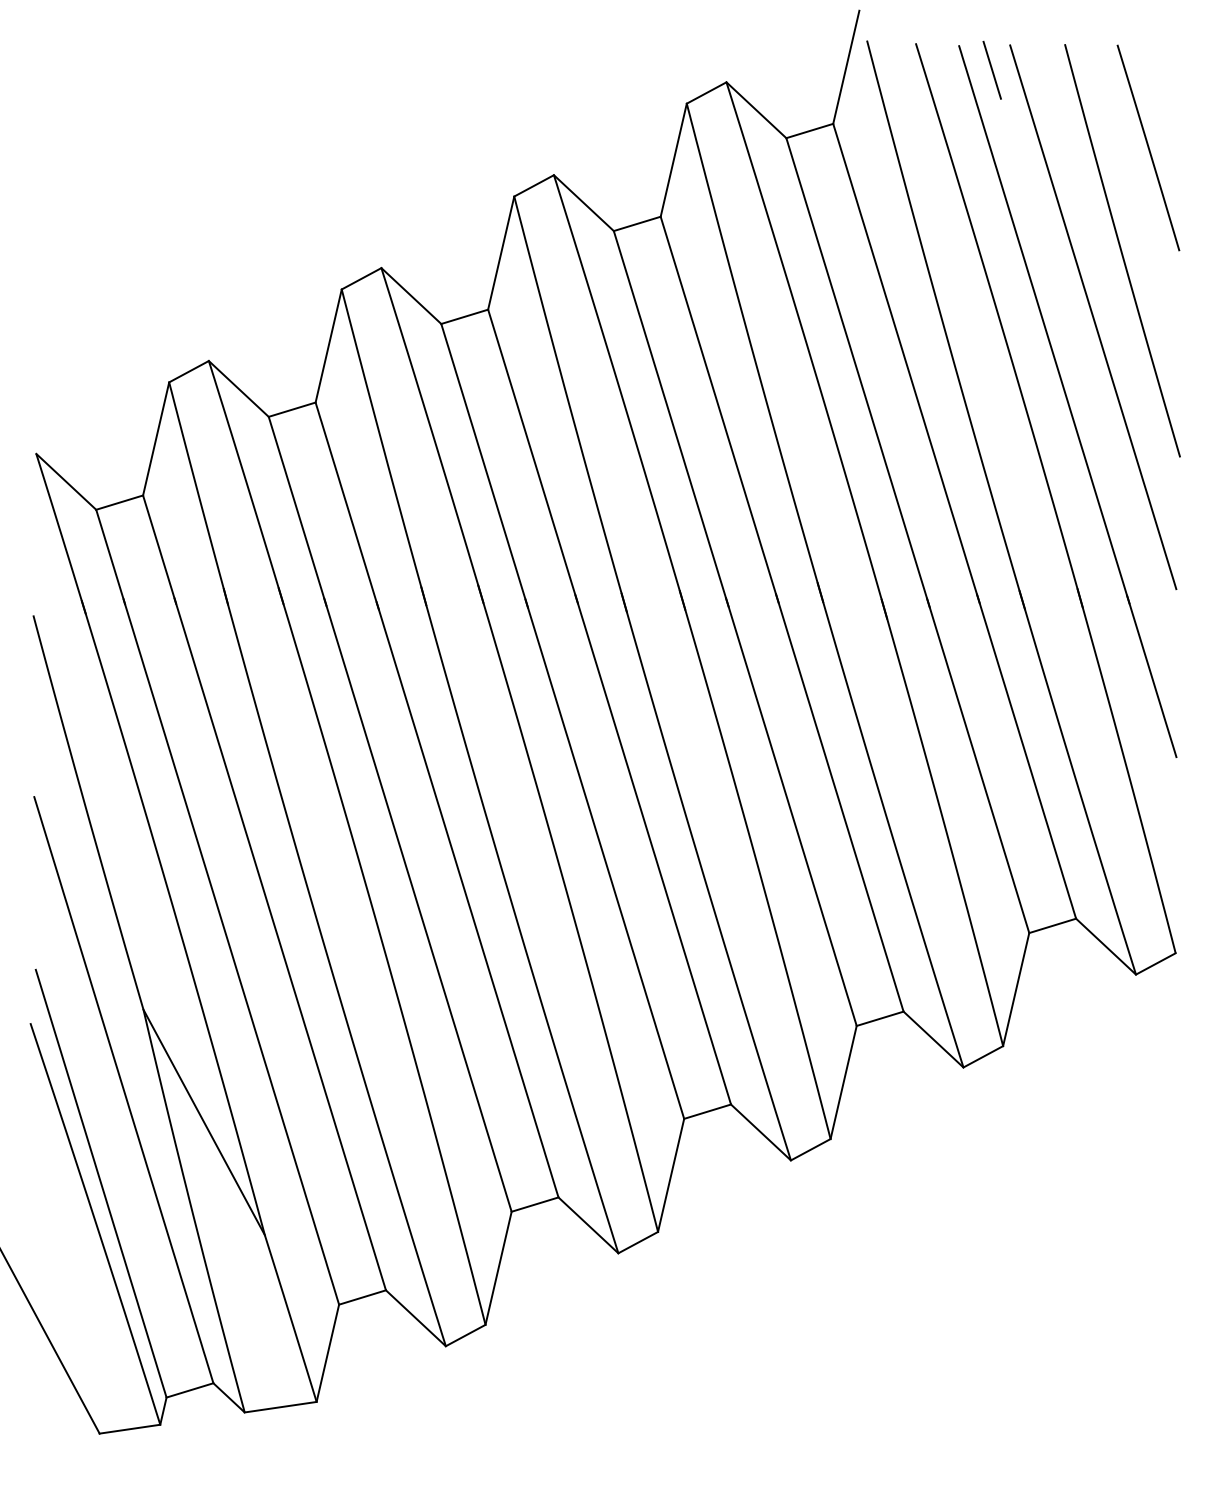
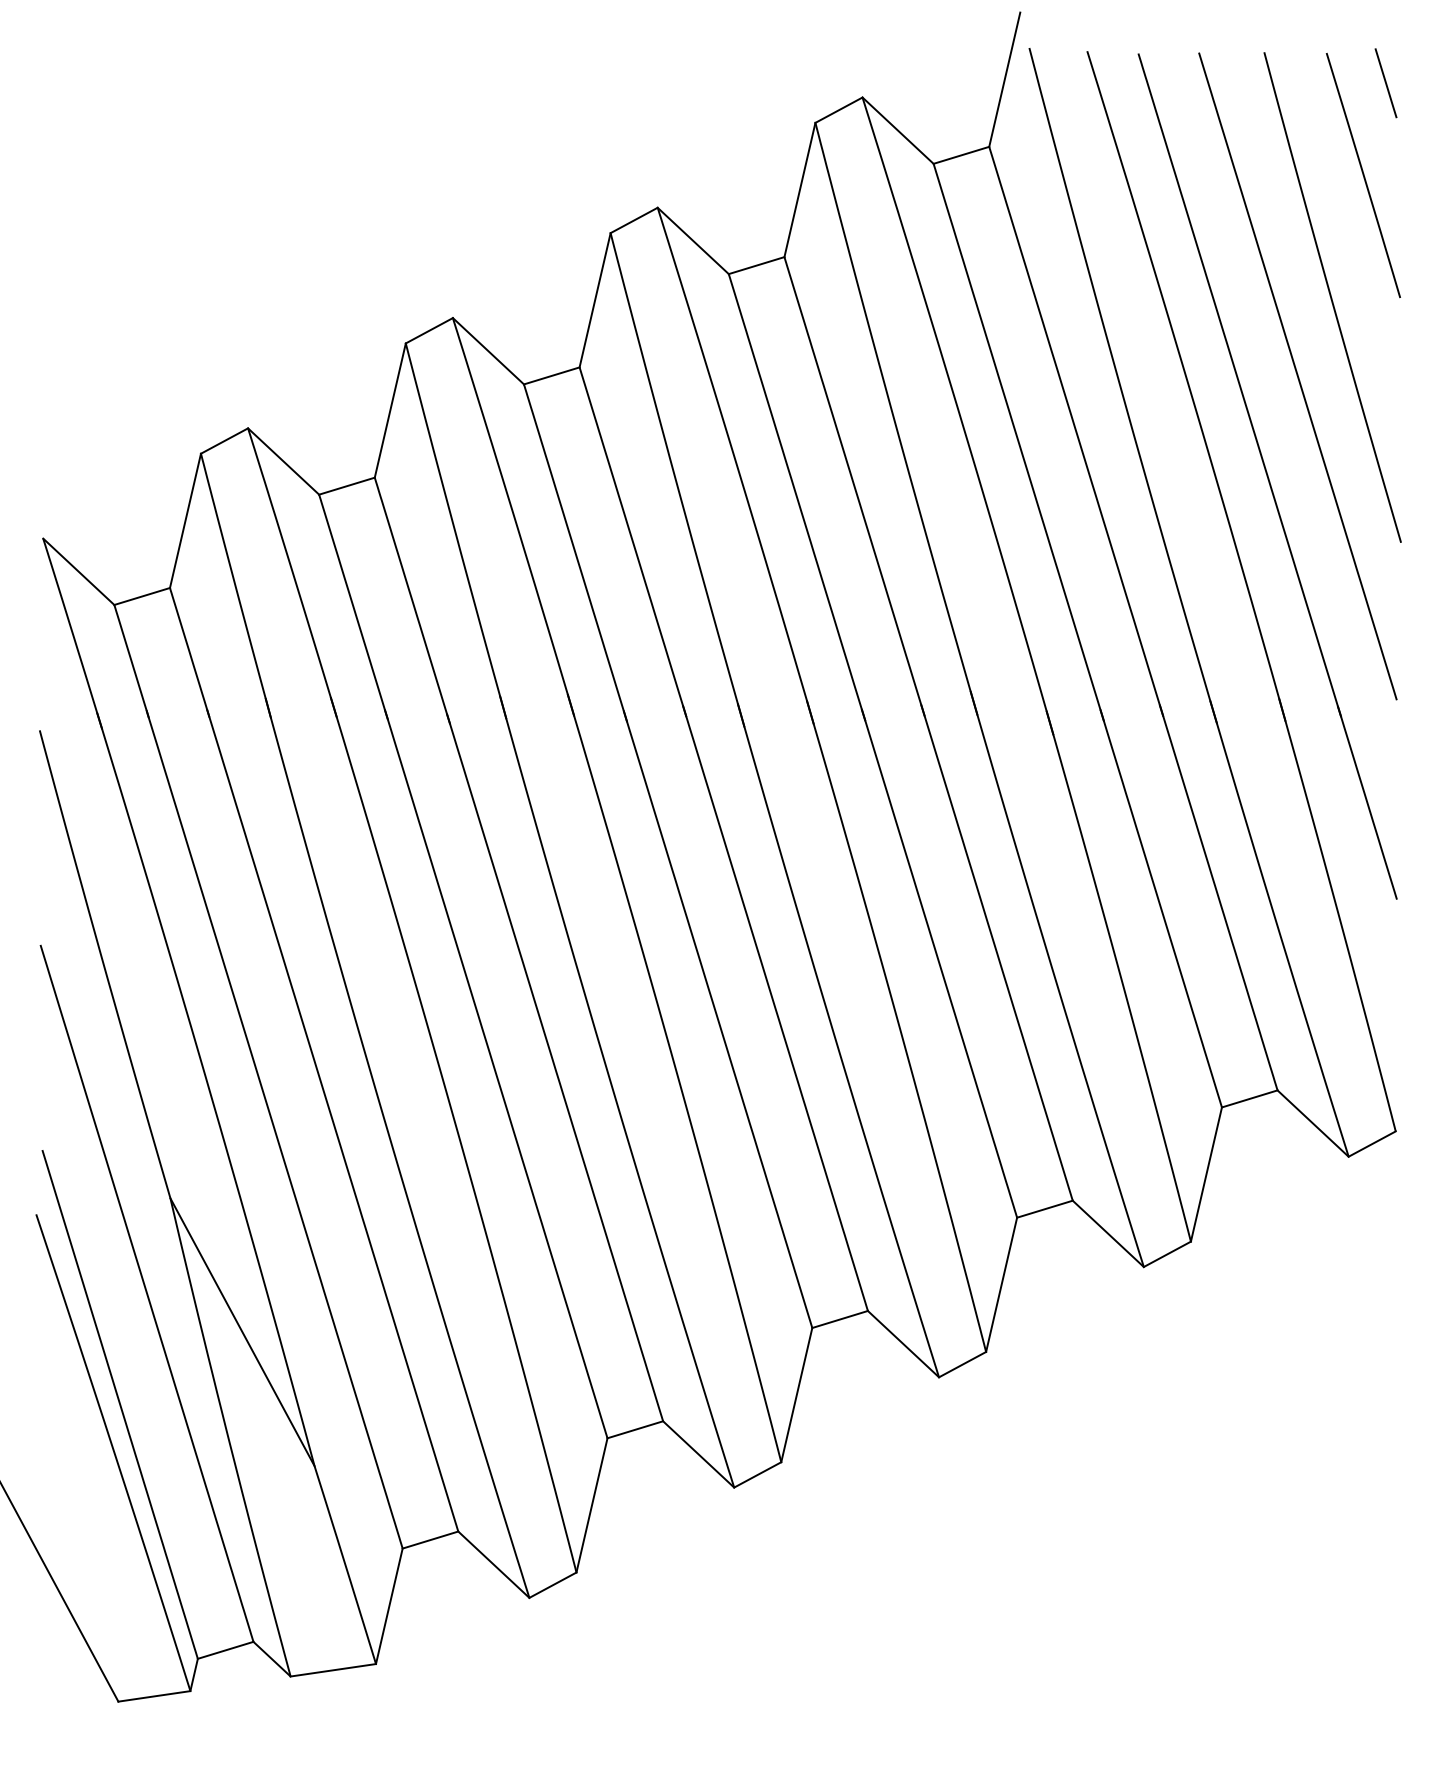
line: (991, 70) -> (1385, 83), moved

